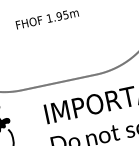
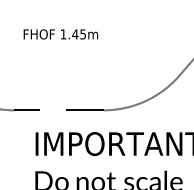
text: (59, 16) -> (75, 34), 1.95m -> 1.45m

